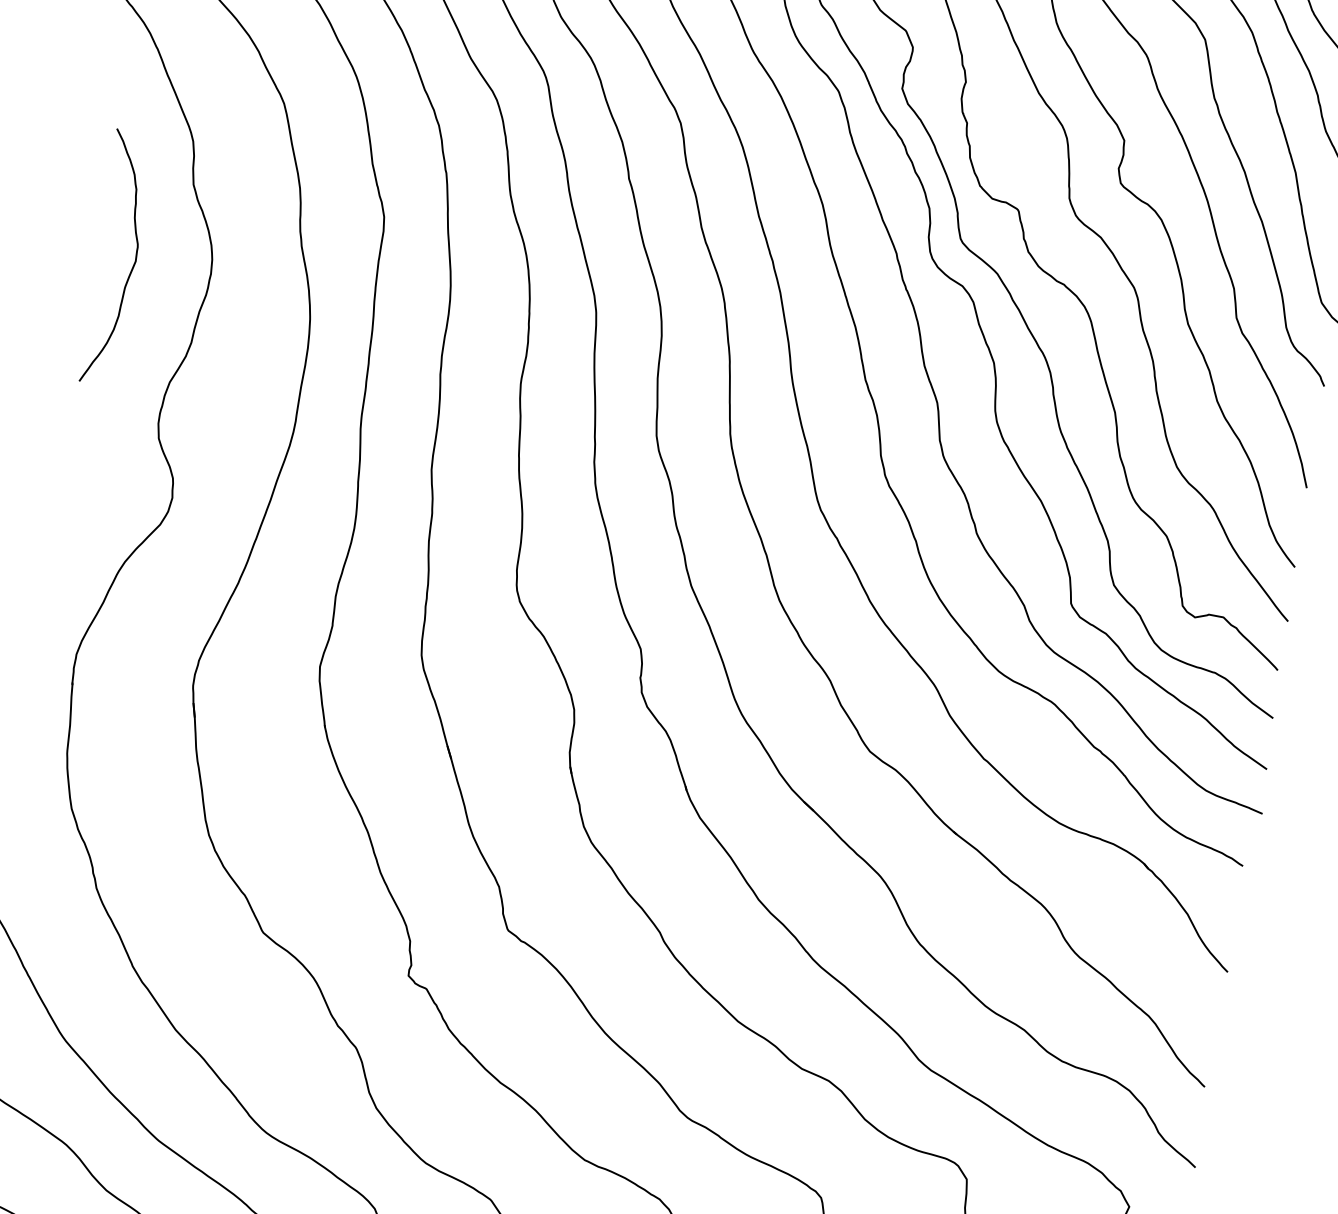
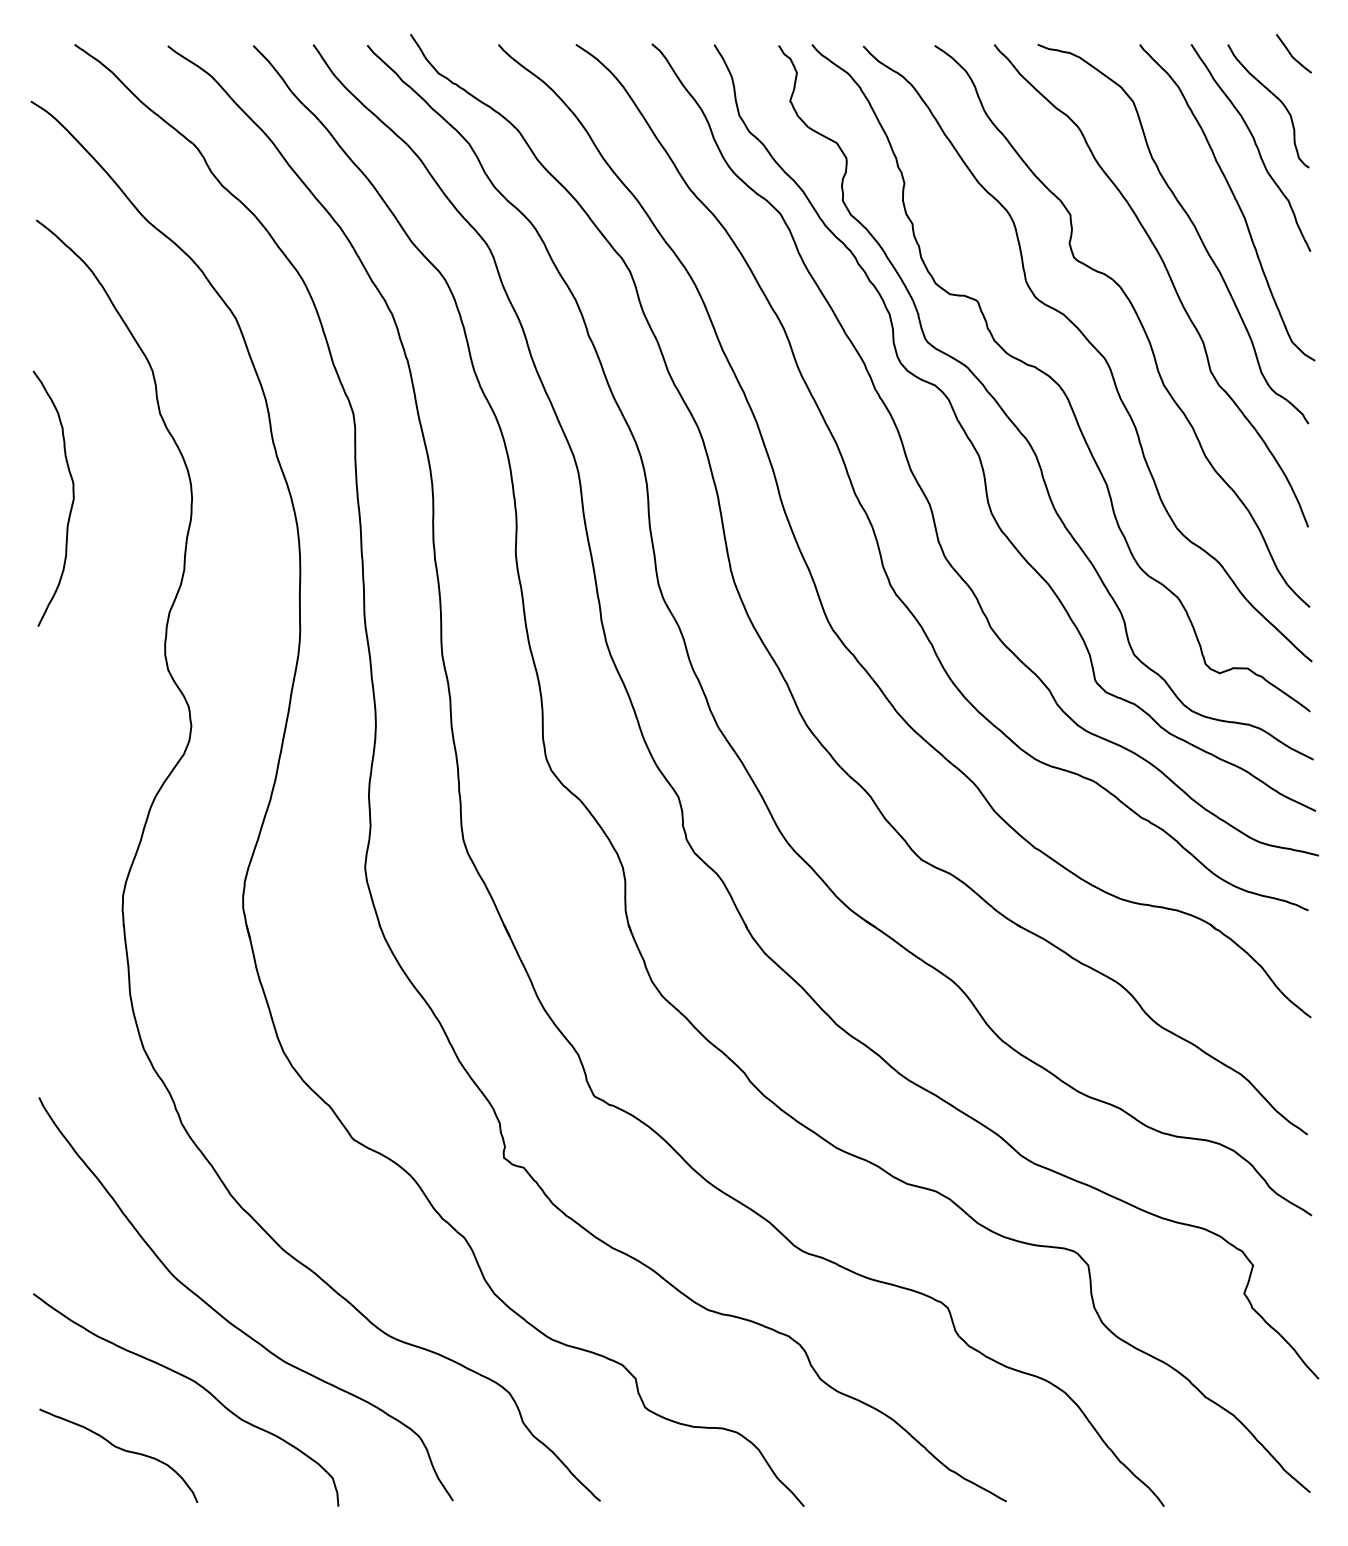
curve: (132, 265) -> (71, 503), moved

